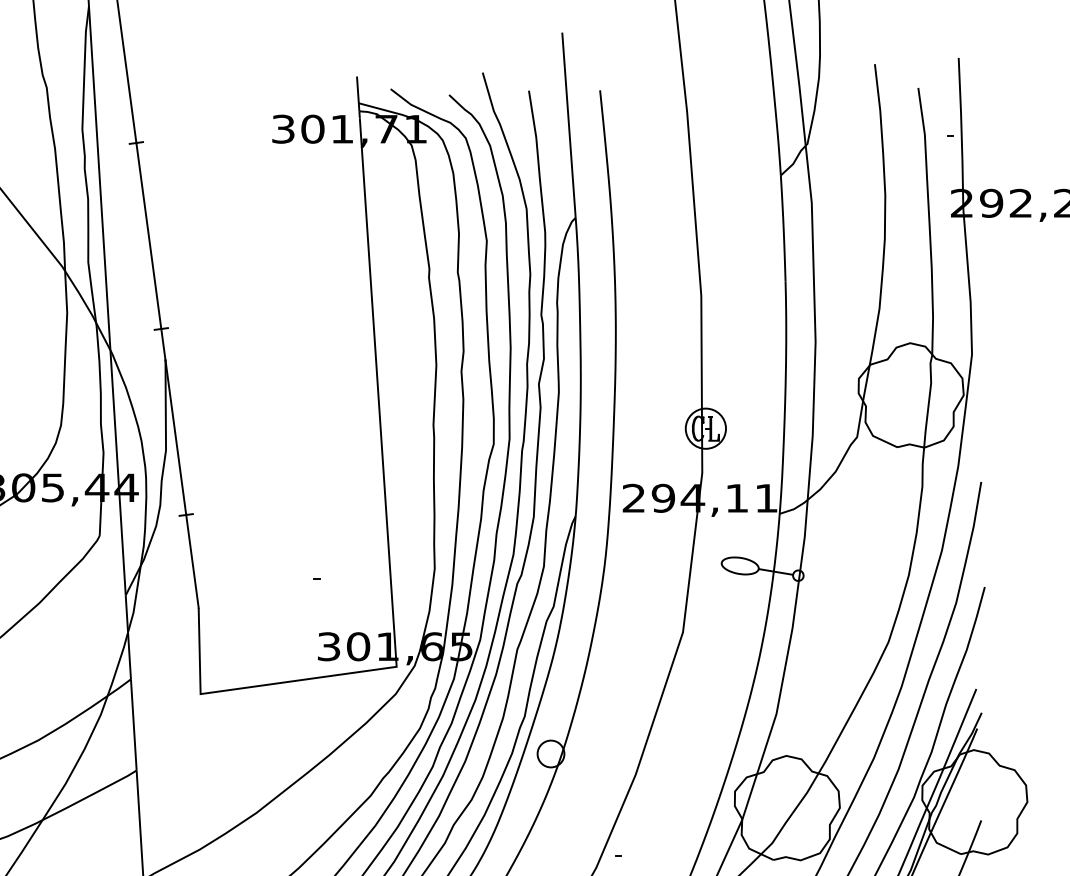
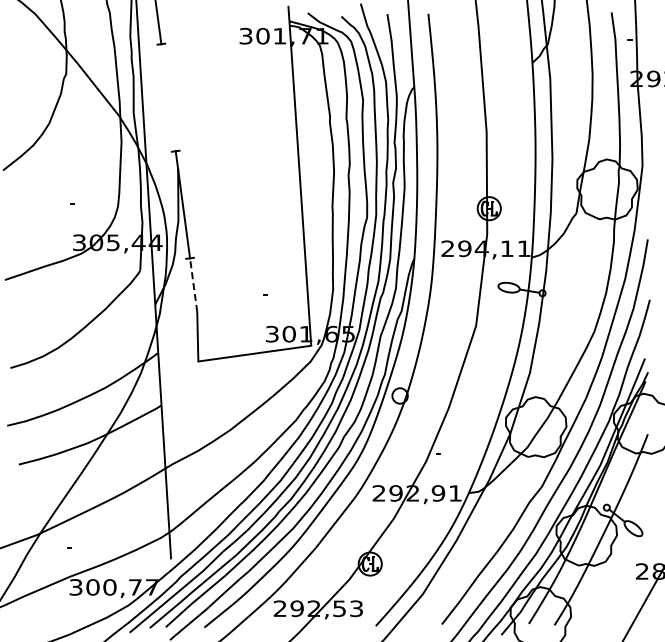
line: (148, 235) -> (168, 97), removed
line: (192, 560) -> (193, 284), solid -> dashed

